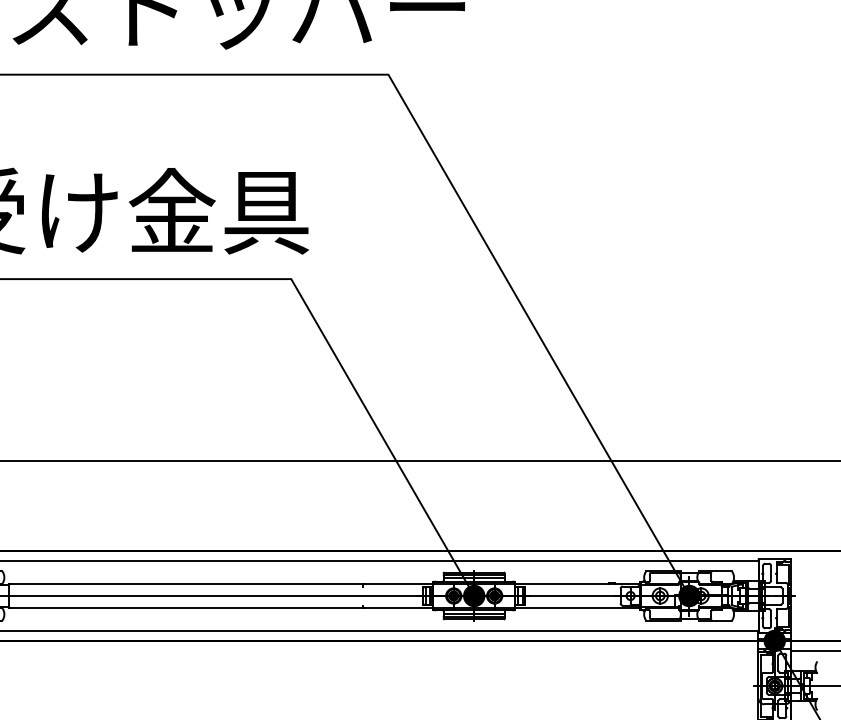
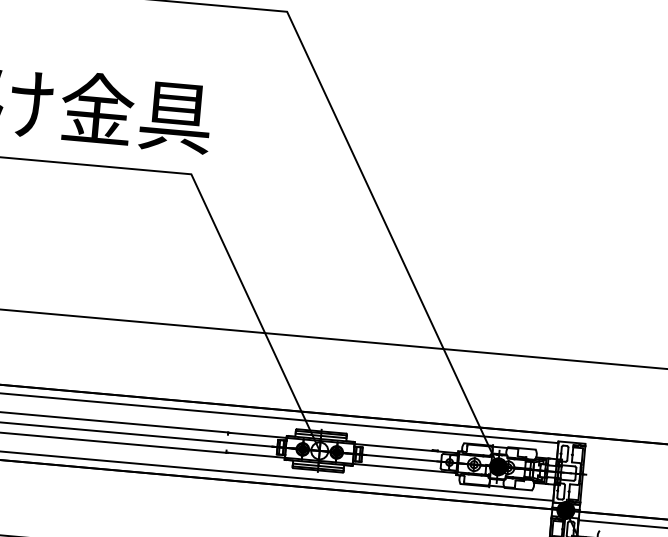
fill: (473, 595) -> (319, 450), removed

